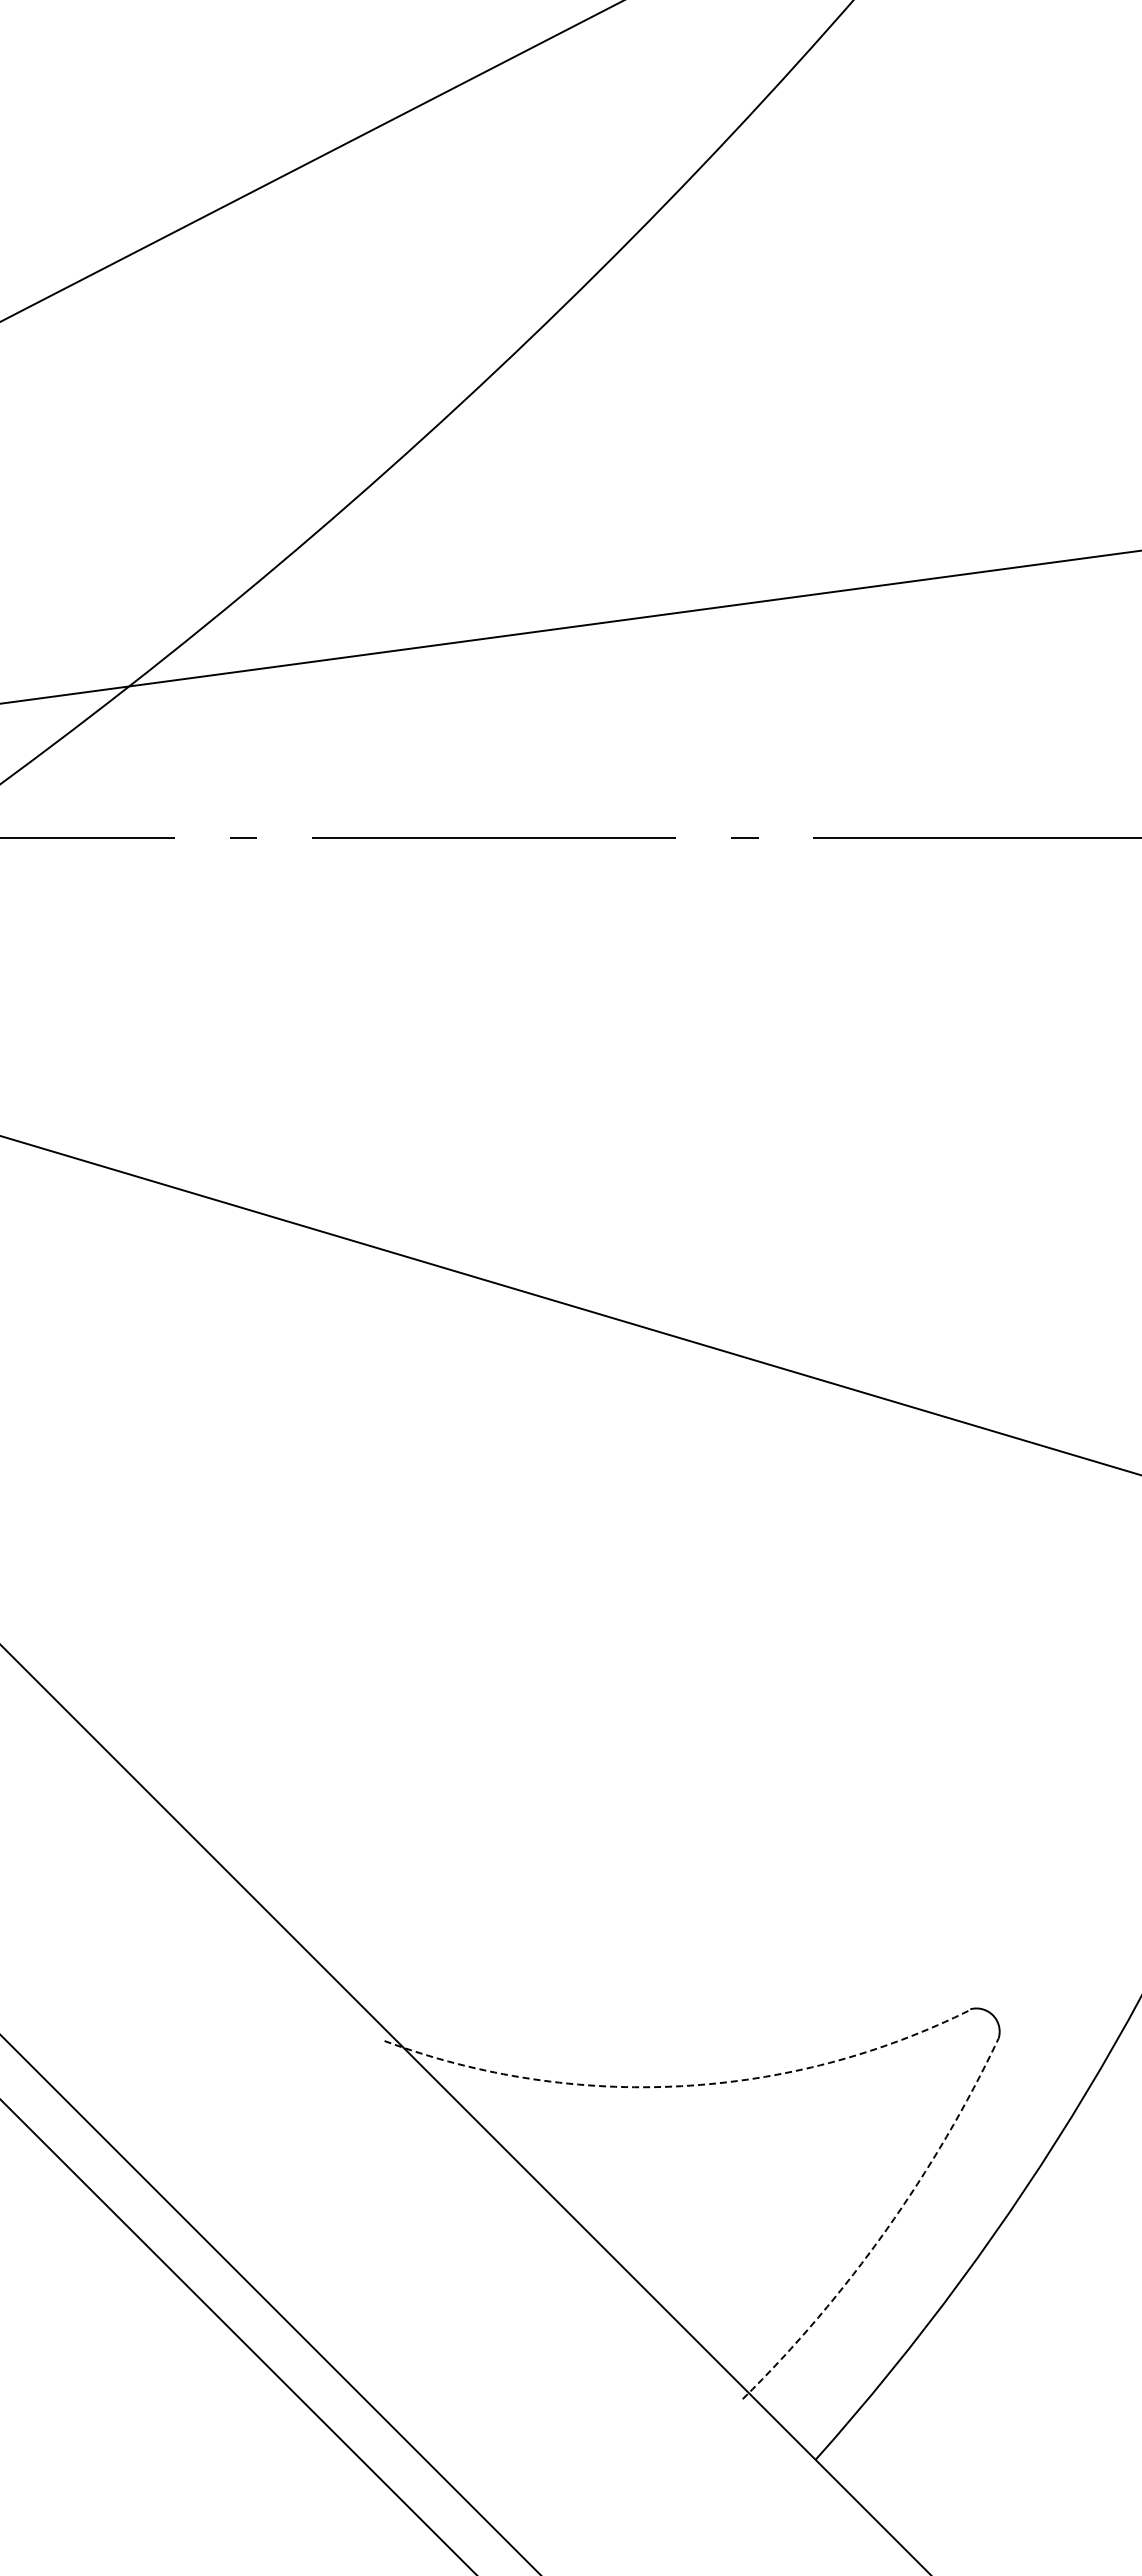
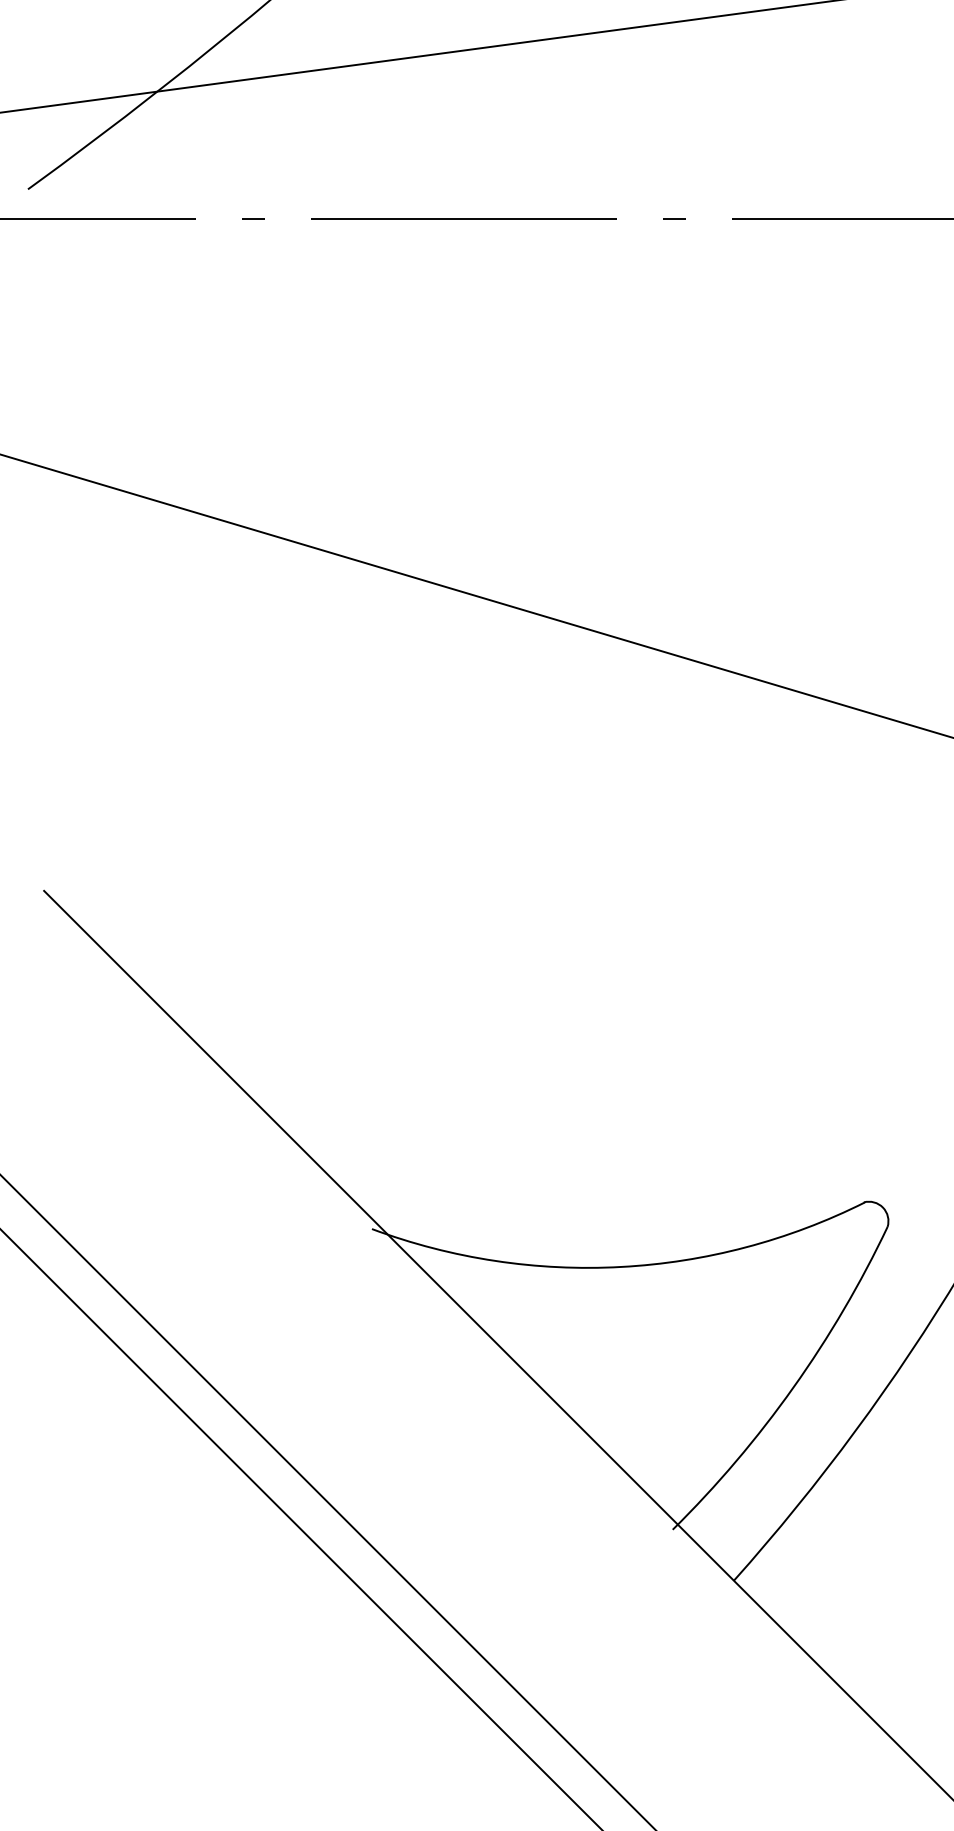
arc: (681, 2086) -> (621, 1267), dashed -> solid
arc: (886, 2229) -> (793, 1387), dashed -> solid

